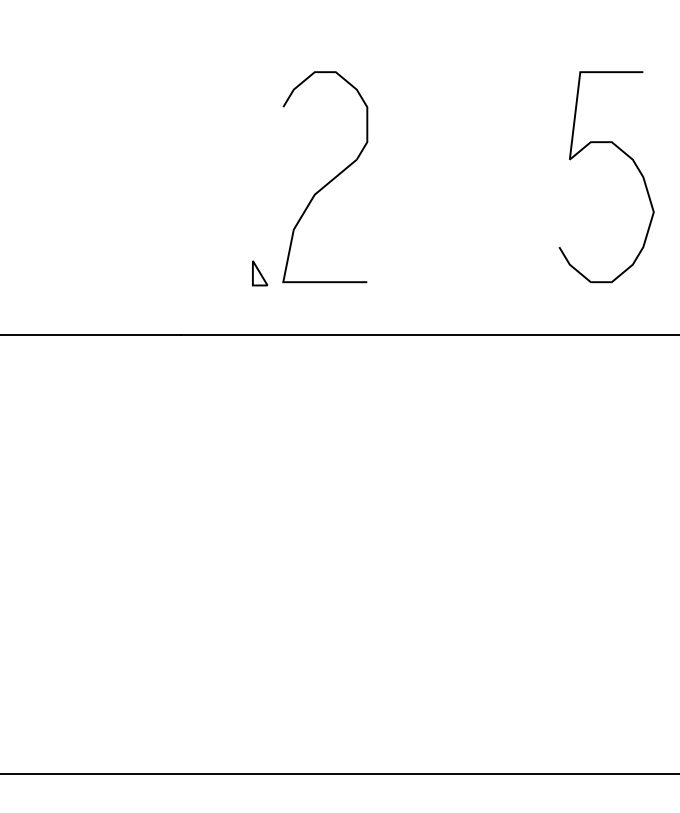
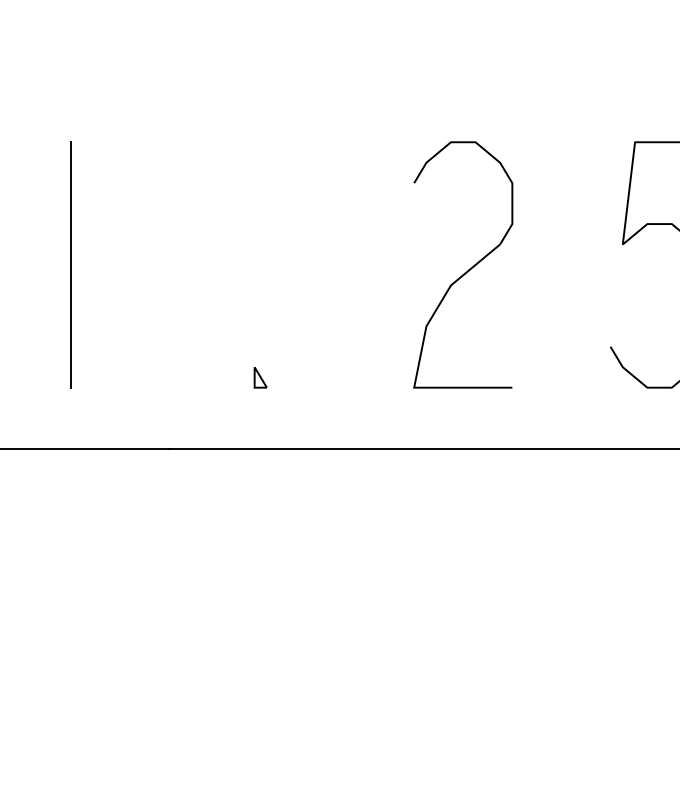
line: (97, 177) -> (70, 265), added
part: (325, 177) -> (463, 265), moved
part: (259, 273) -> (260, 377), size x0.71

